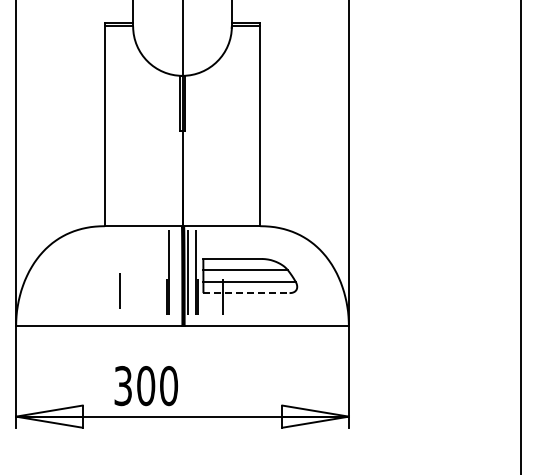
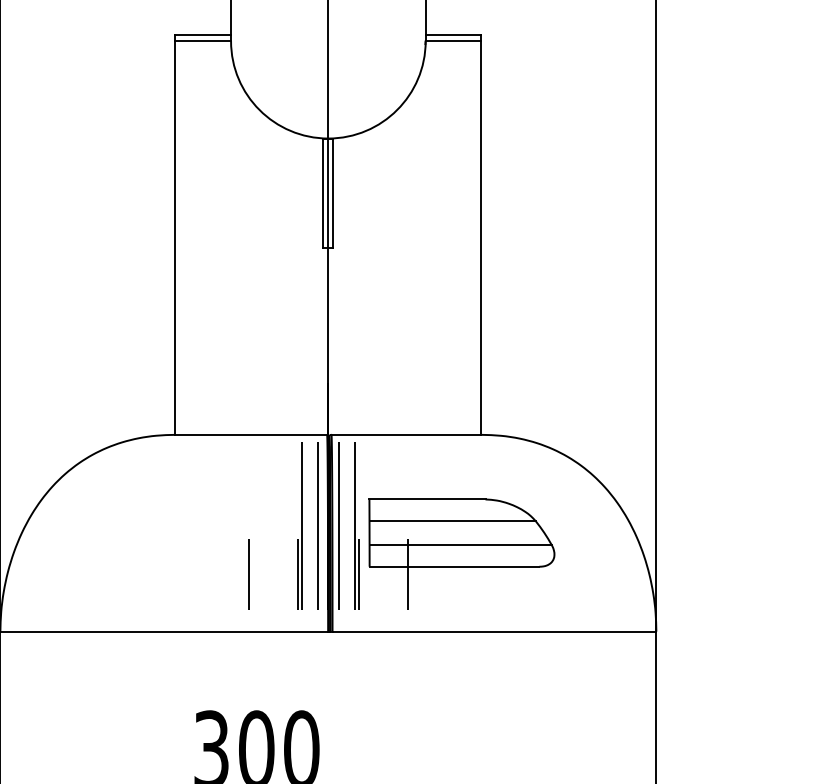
line: (177, 271) -> (318, 524), added
line: (119, 290) -> (247, 573), moved
line: (246, 293) -> (454, 567), dashed -> solid

